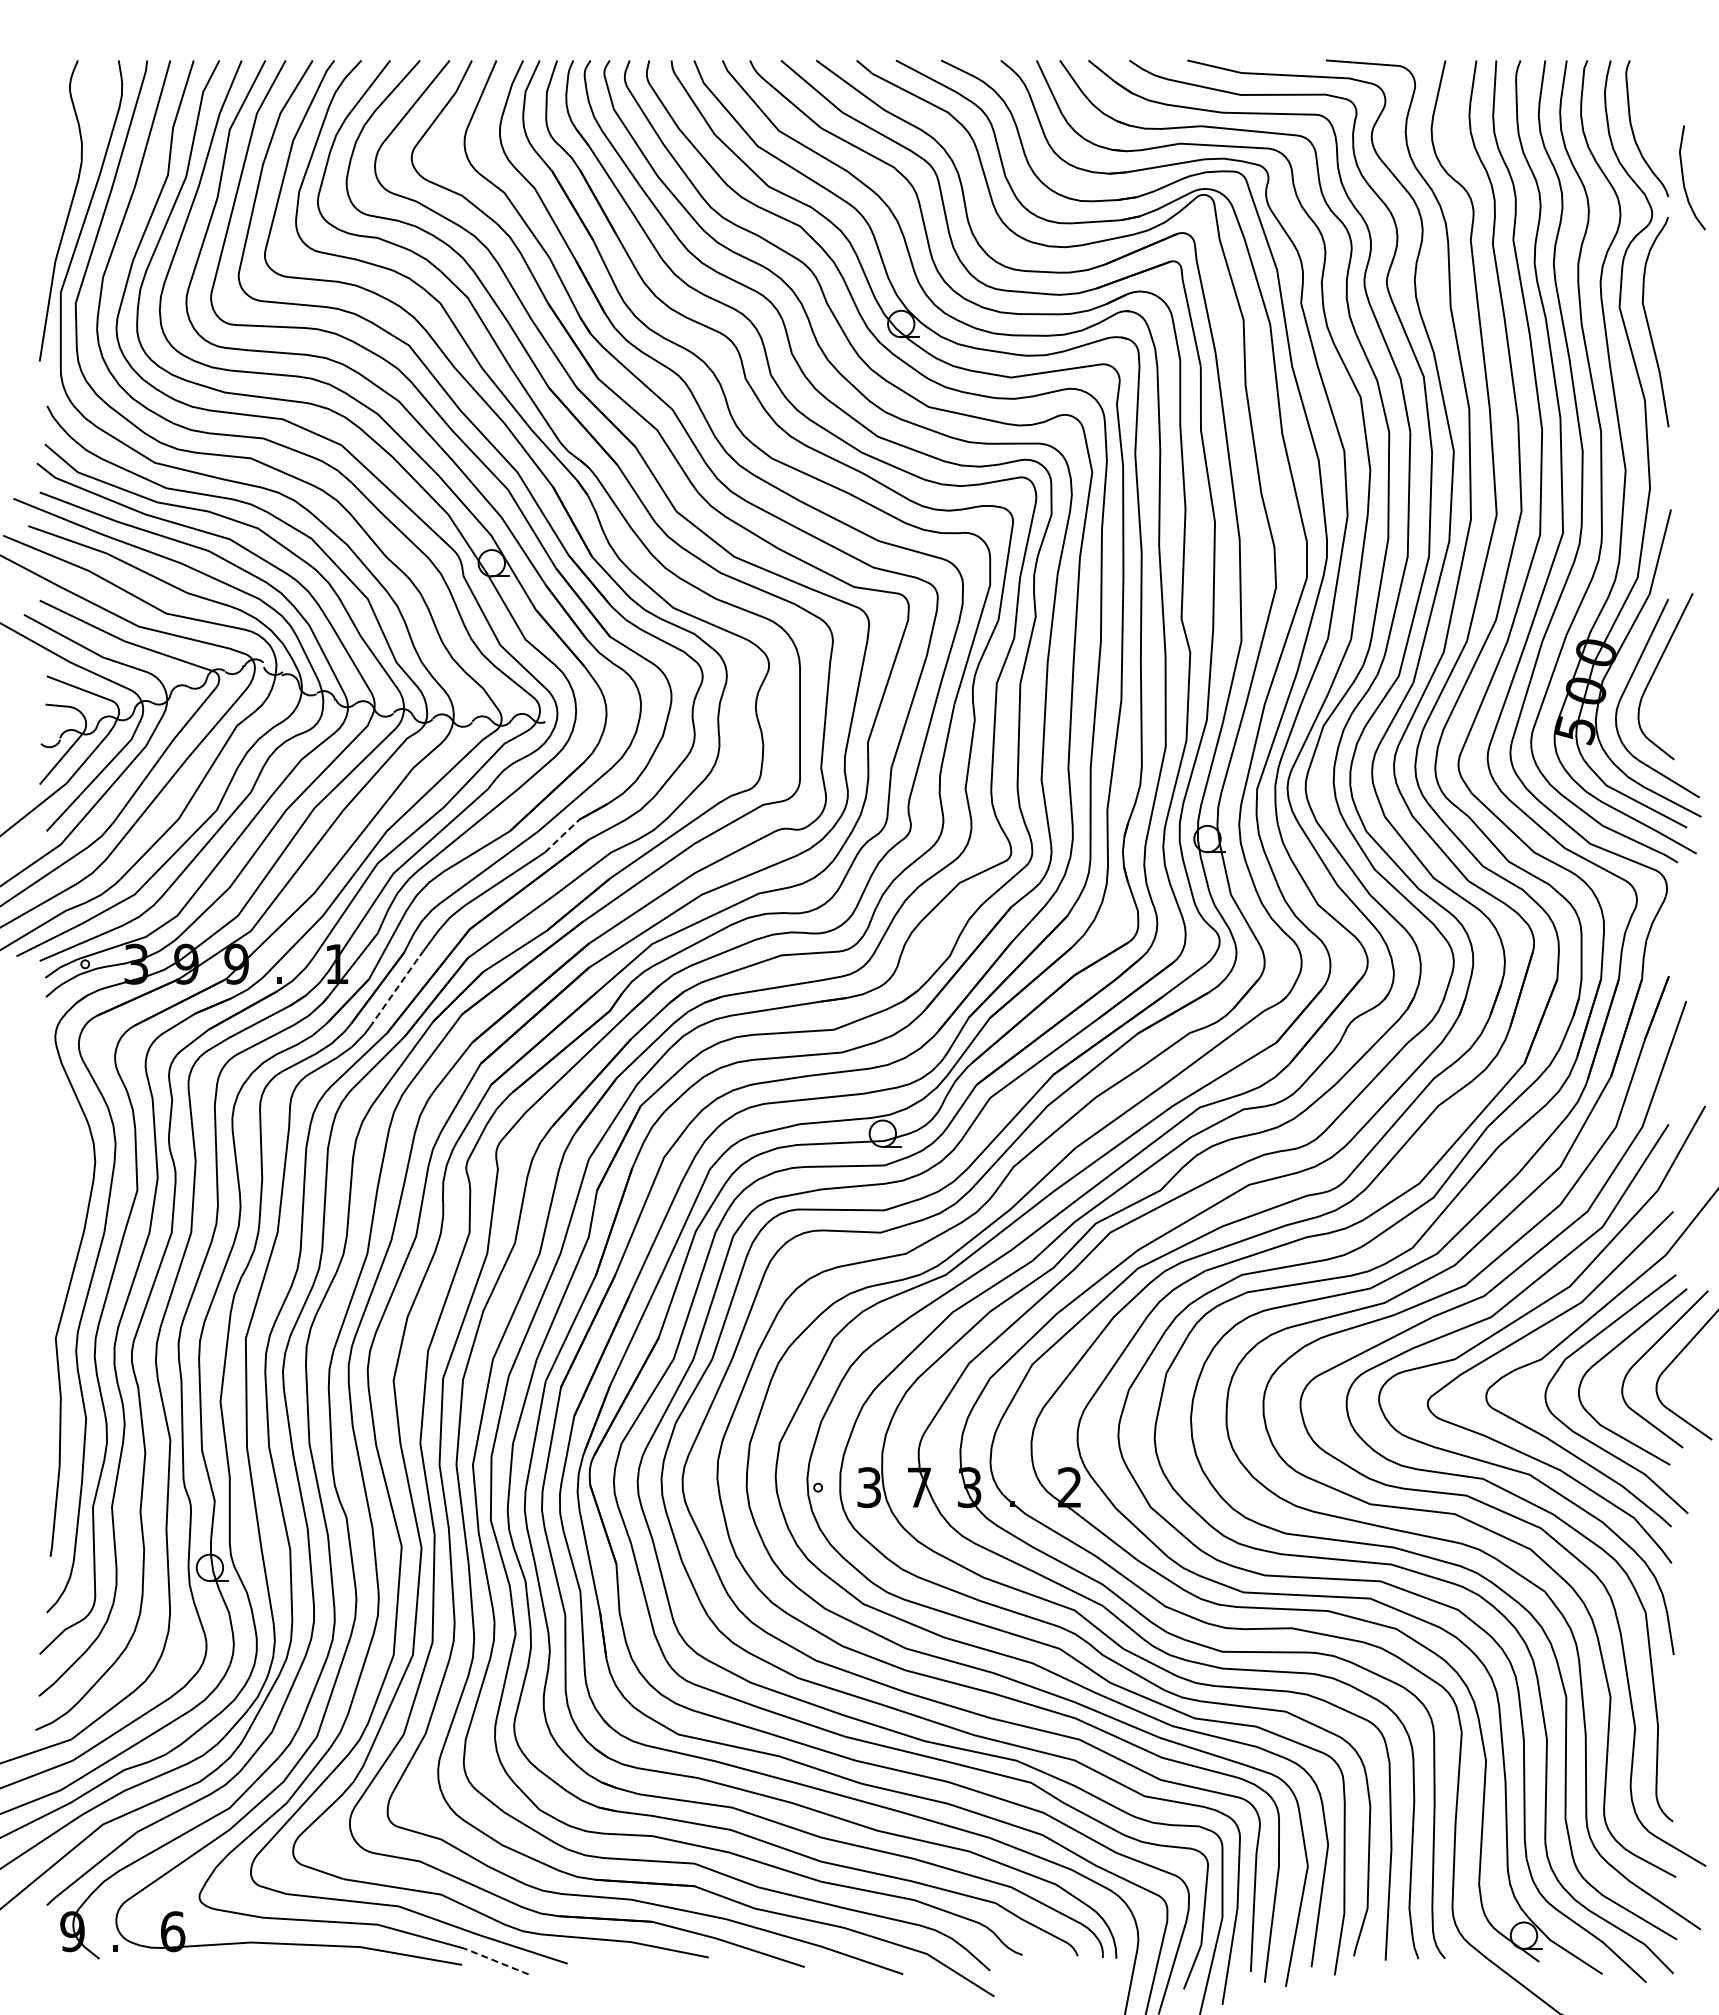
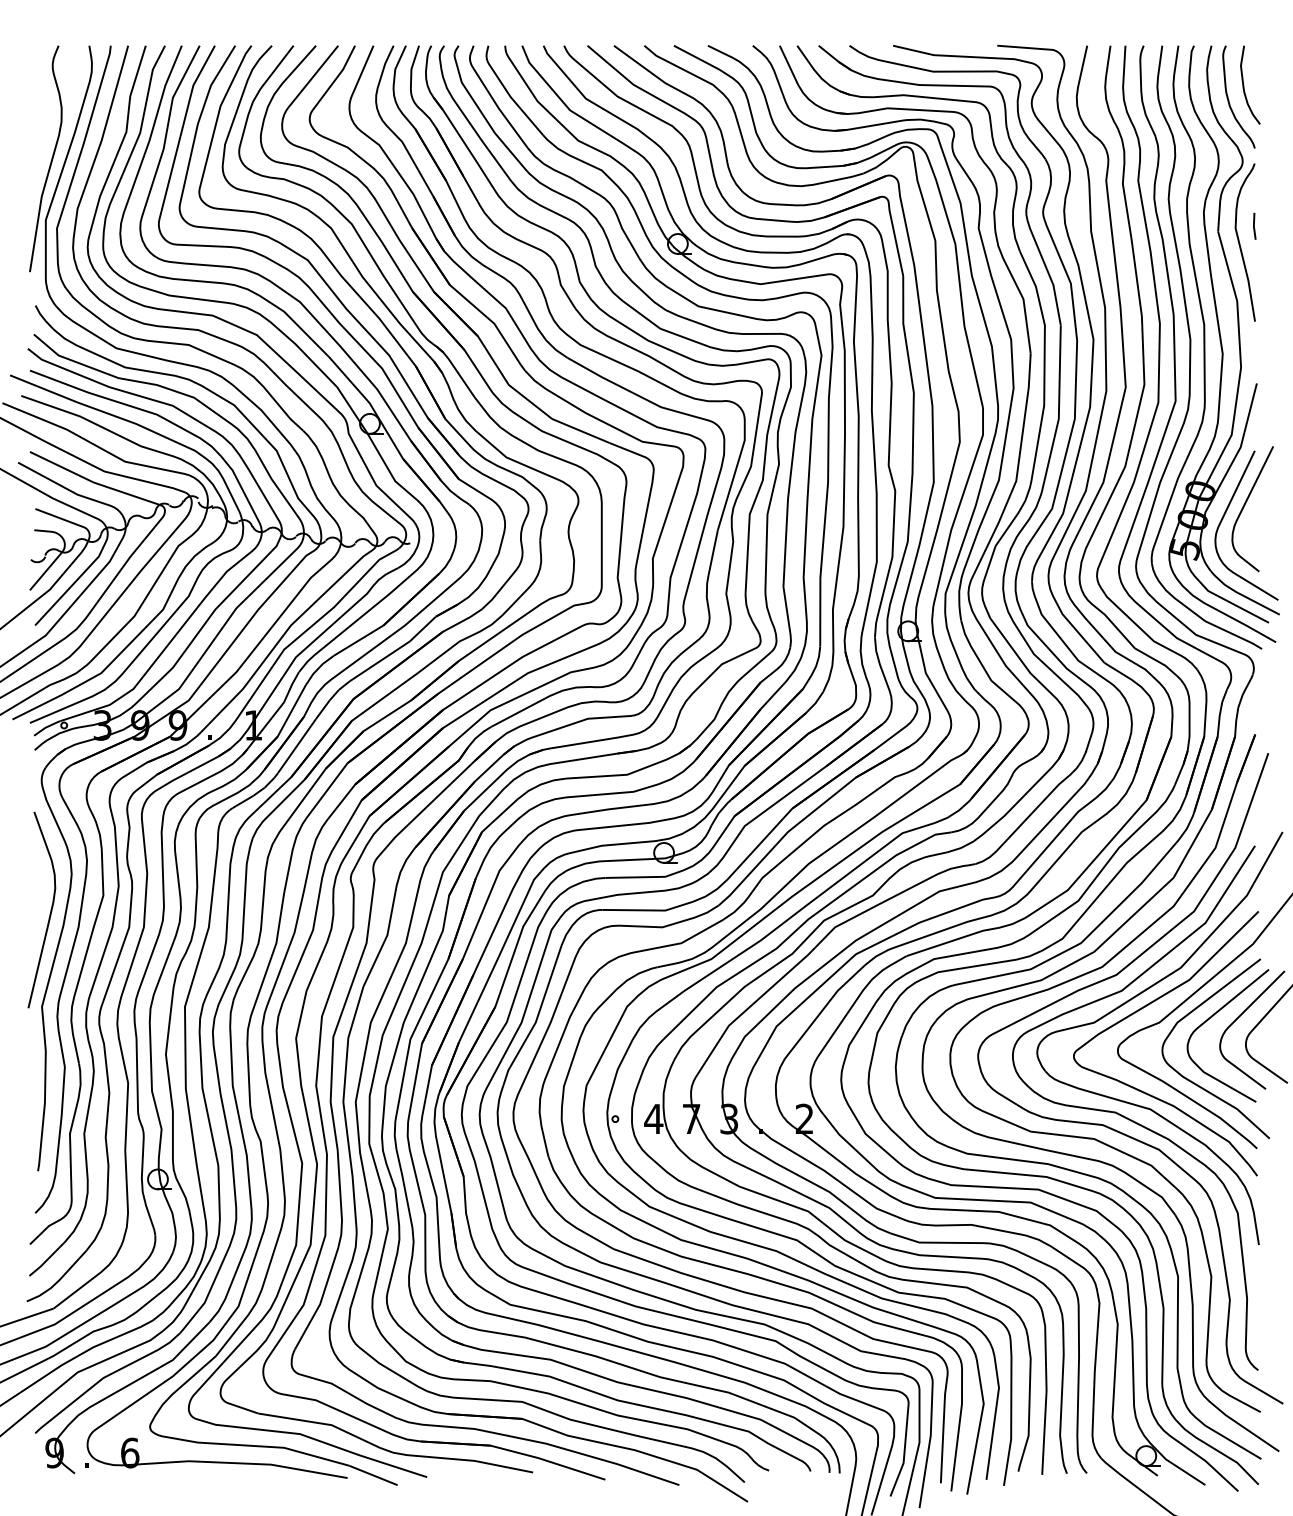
curve: (1684, 180) -> (1244, 87), moved
line: (1667, 300) -> (1254, 226), added
line: (562, 836) -> (423, 629), dashed -> solid
line: (394, 991) -> (296, 745), dashed -> solid
curve: (66, 1213) -> (50, 912), added
text: (869, 1487) -> (654, 1119), 3 -> 4
line: (496, 1961) -> (373, 1475), dashed -> solid

